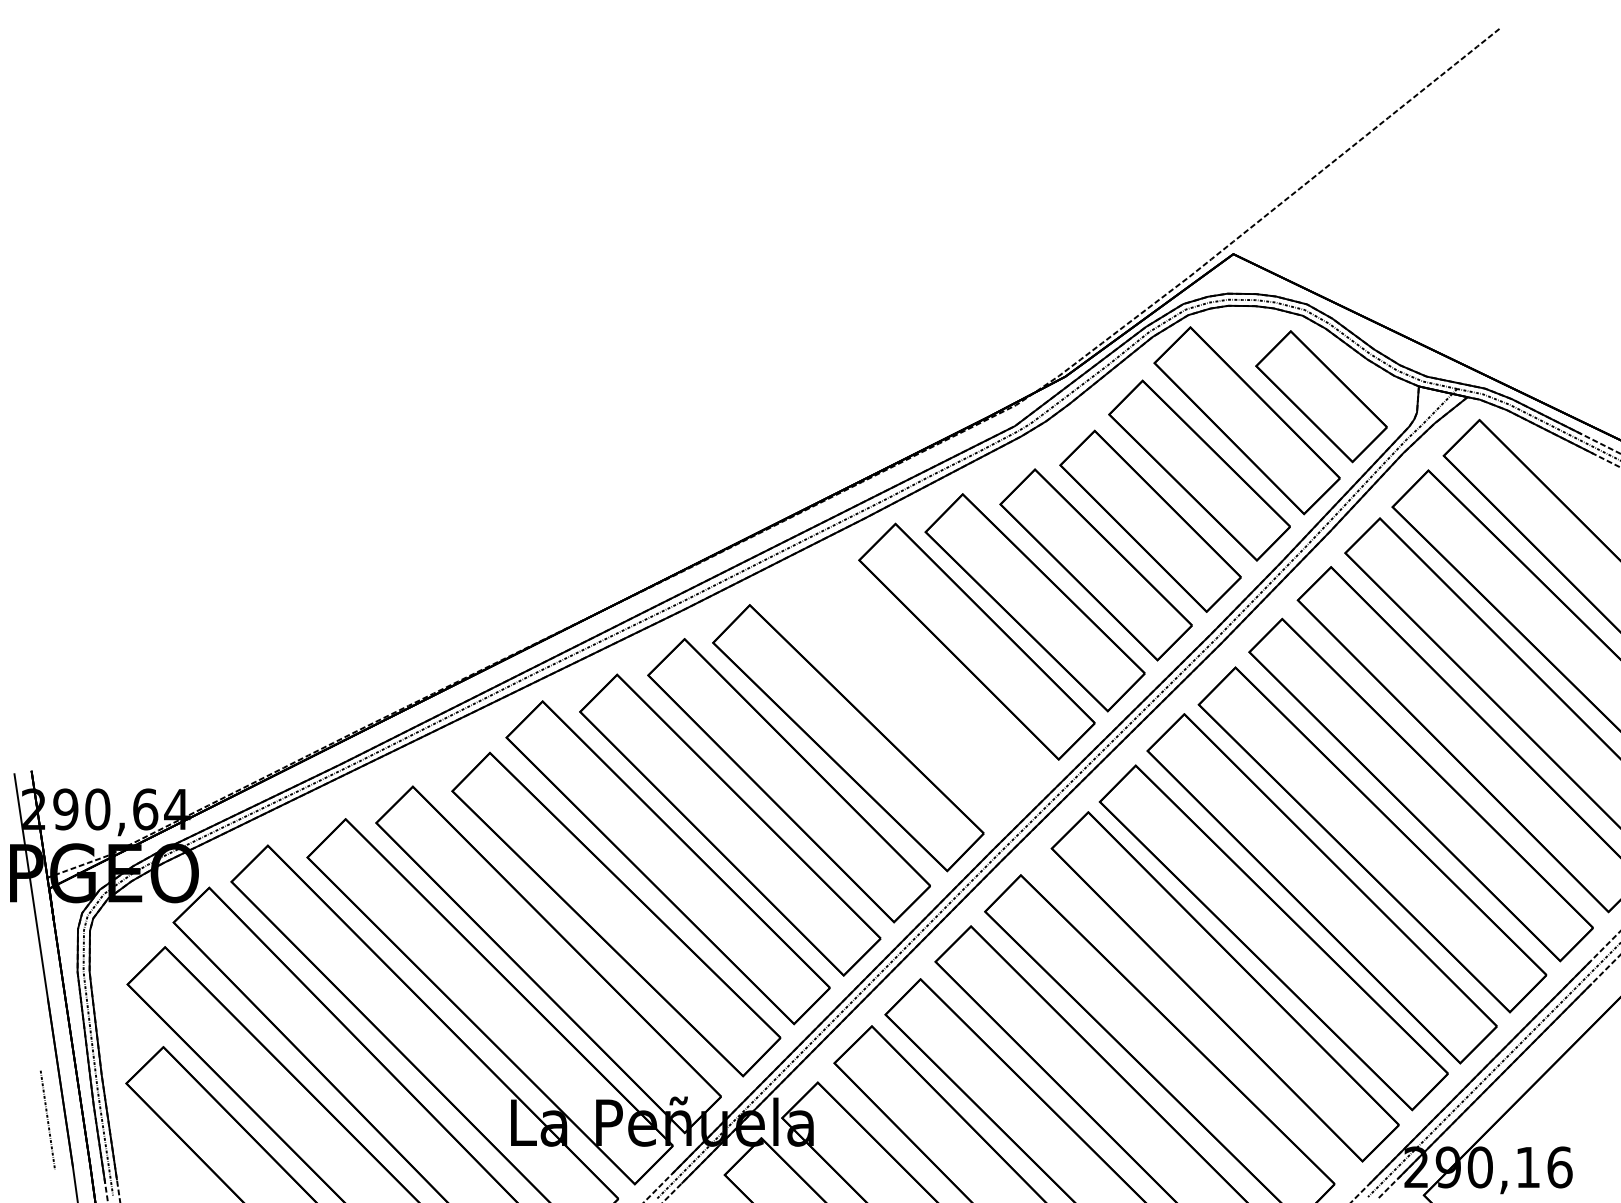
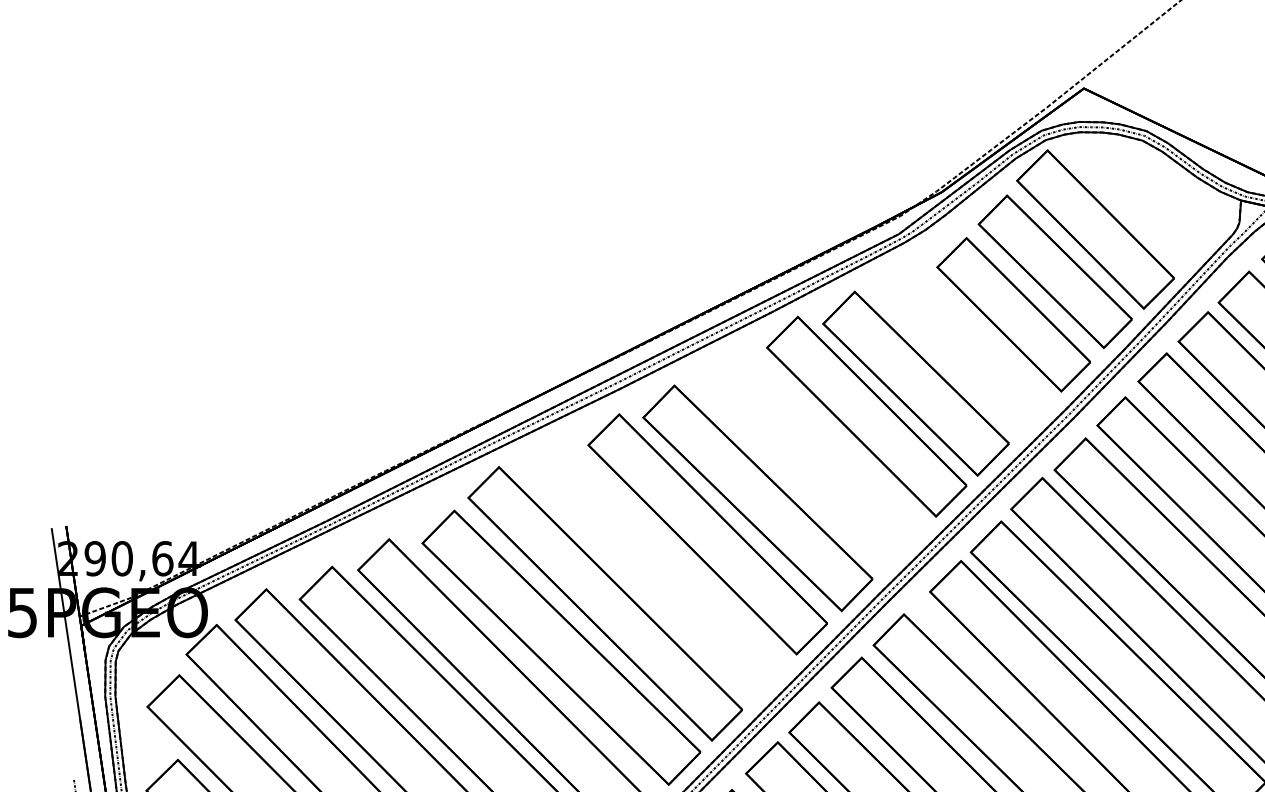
part: (1321, 396) -> (1158, 209), removed
part: (1095, 564) -> (967, 351), removed
part: (730, 824) -> (658, 571), removed

